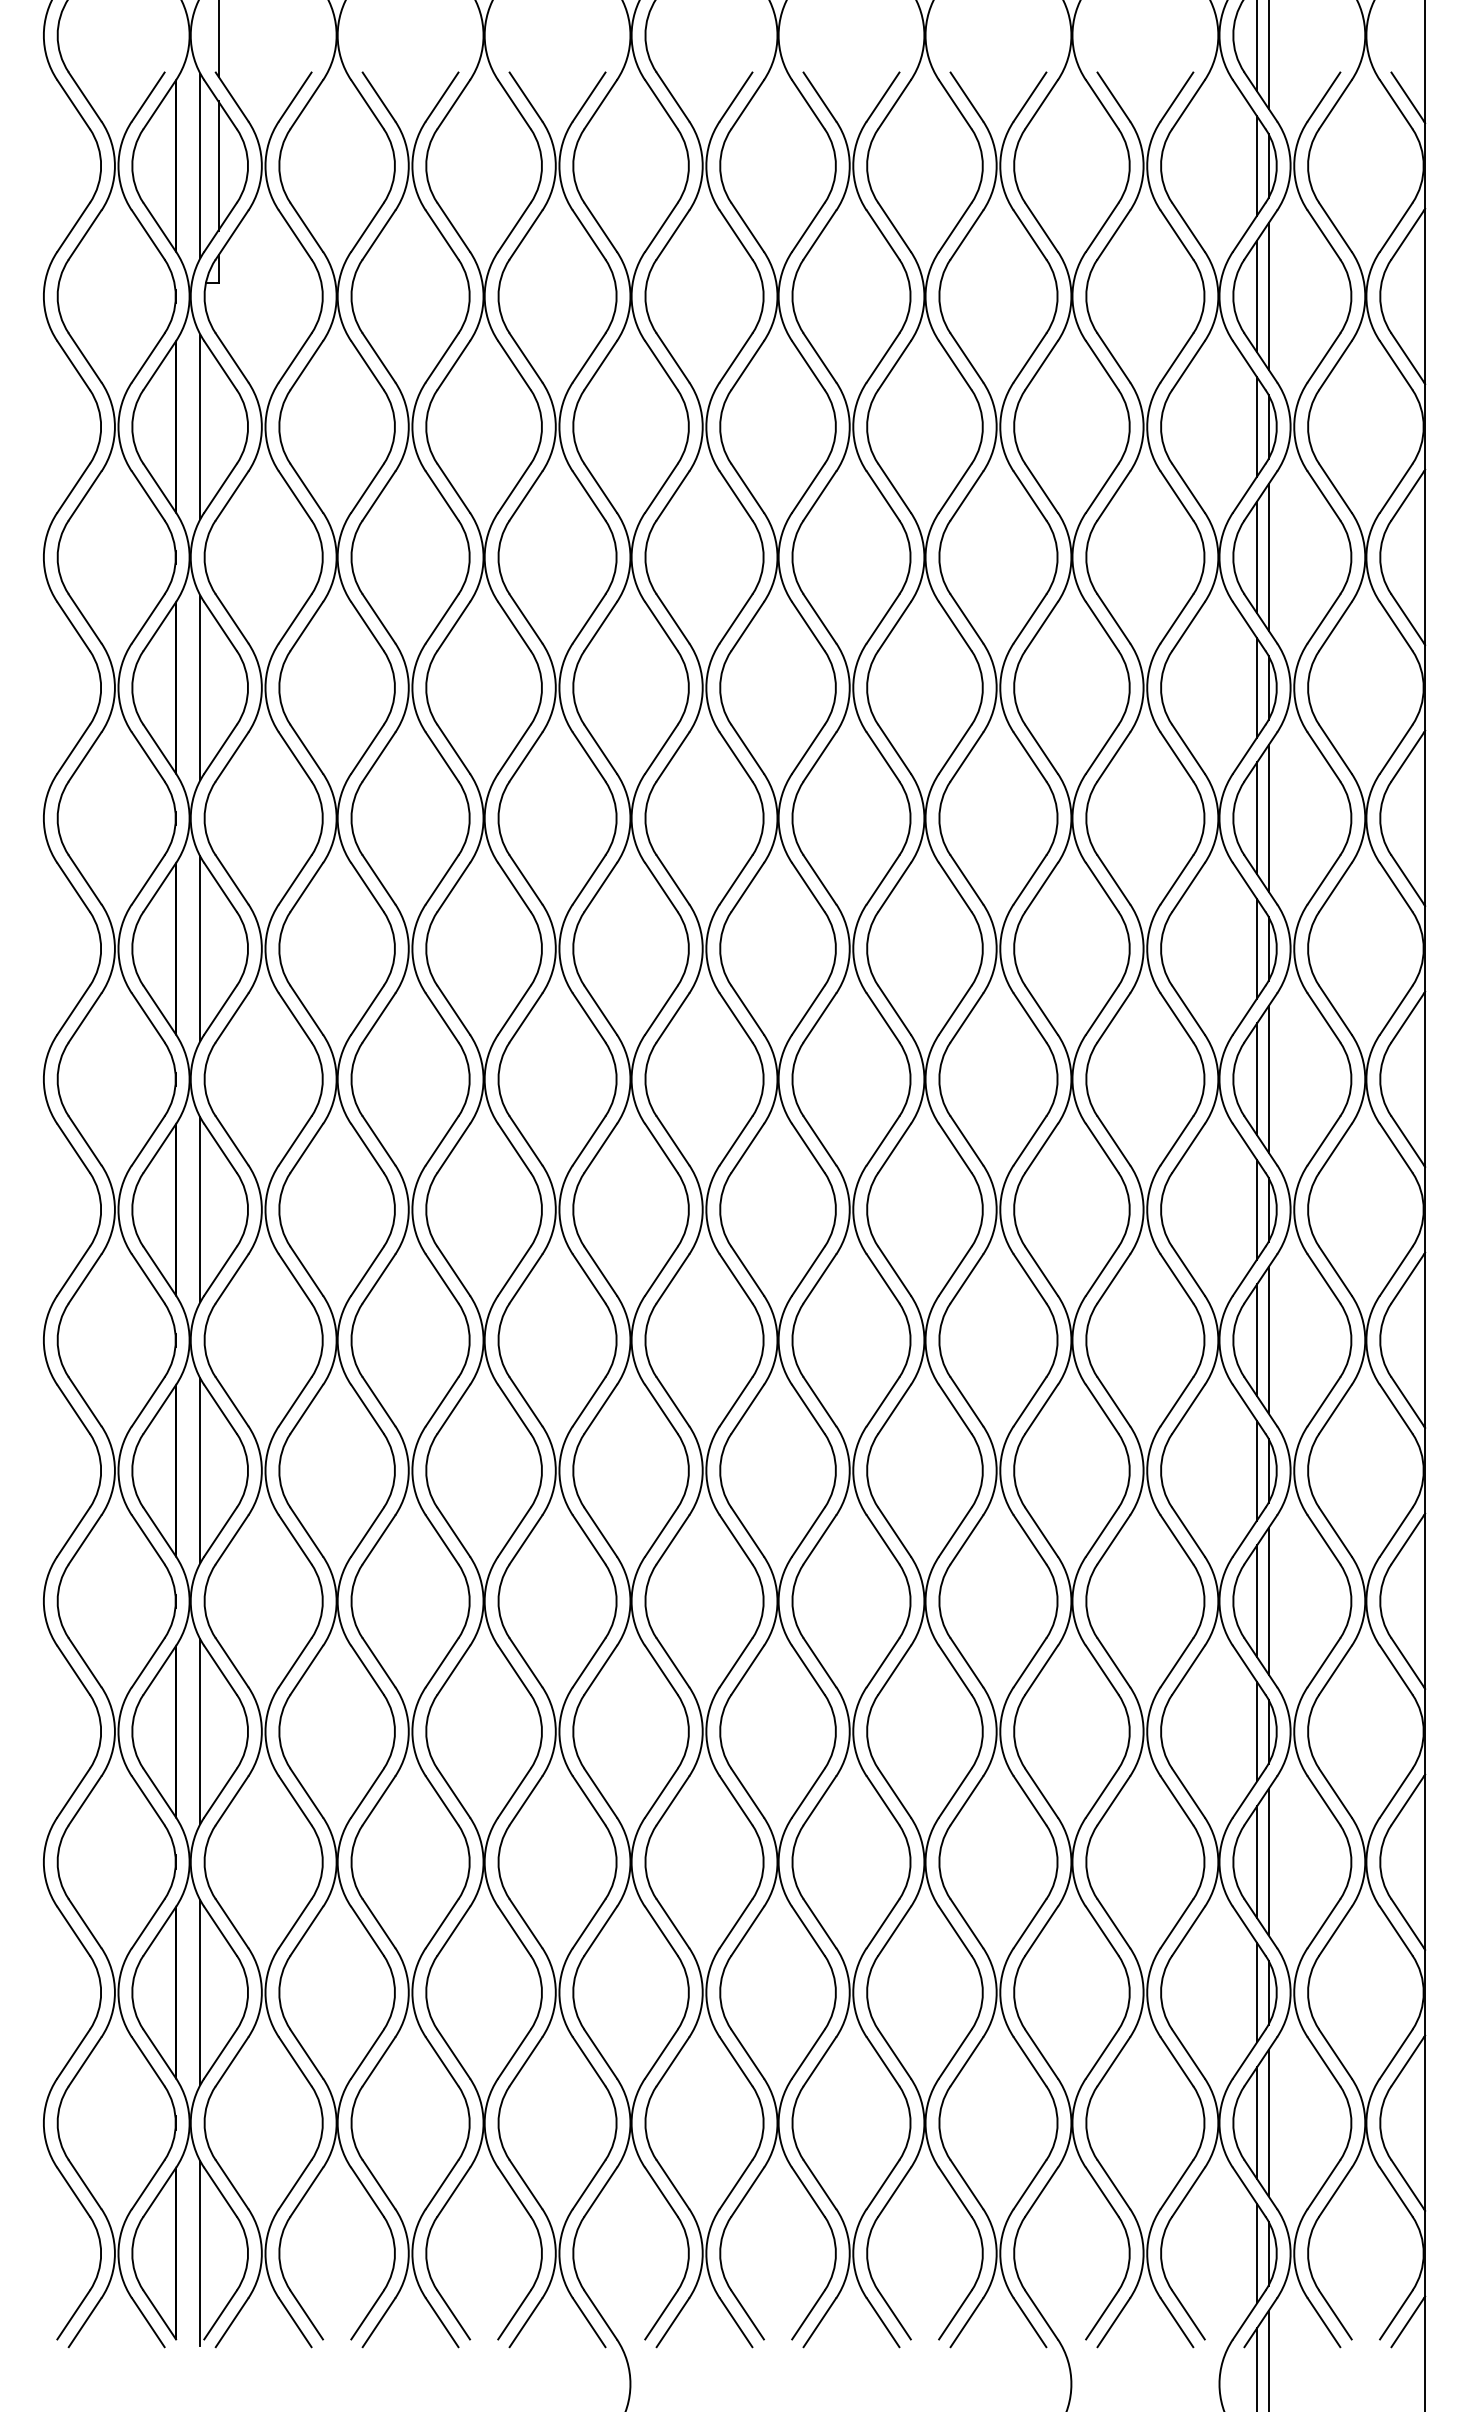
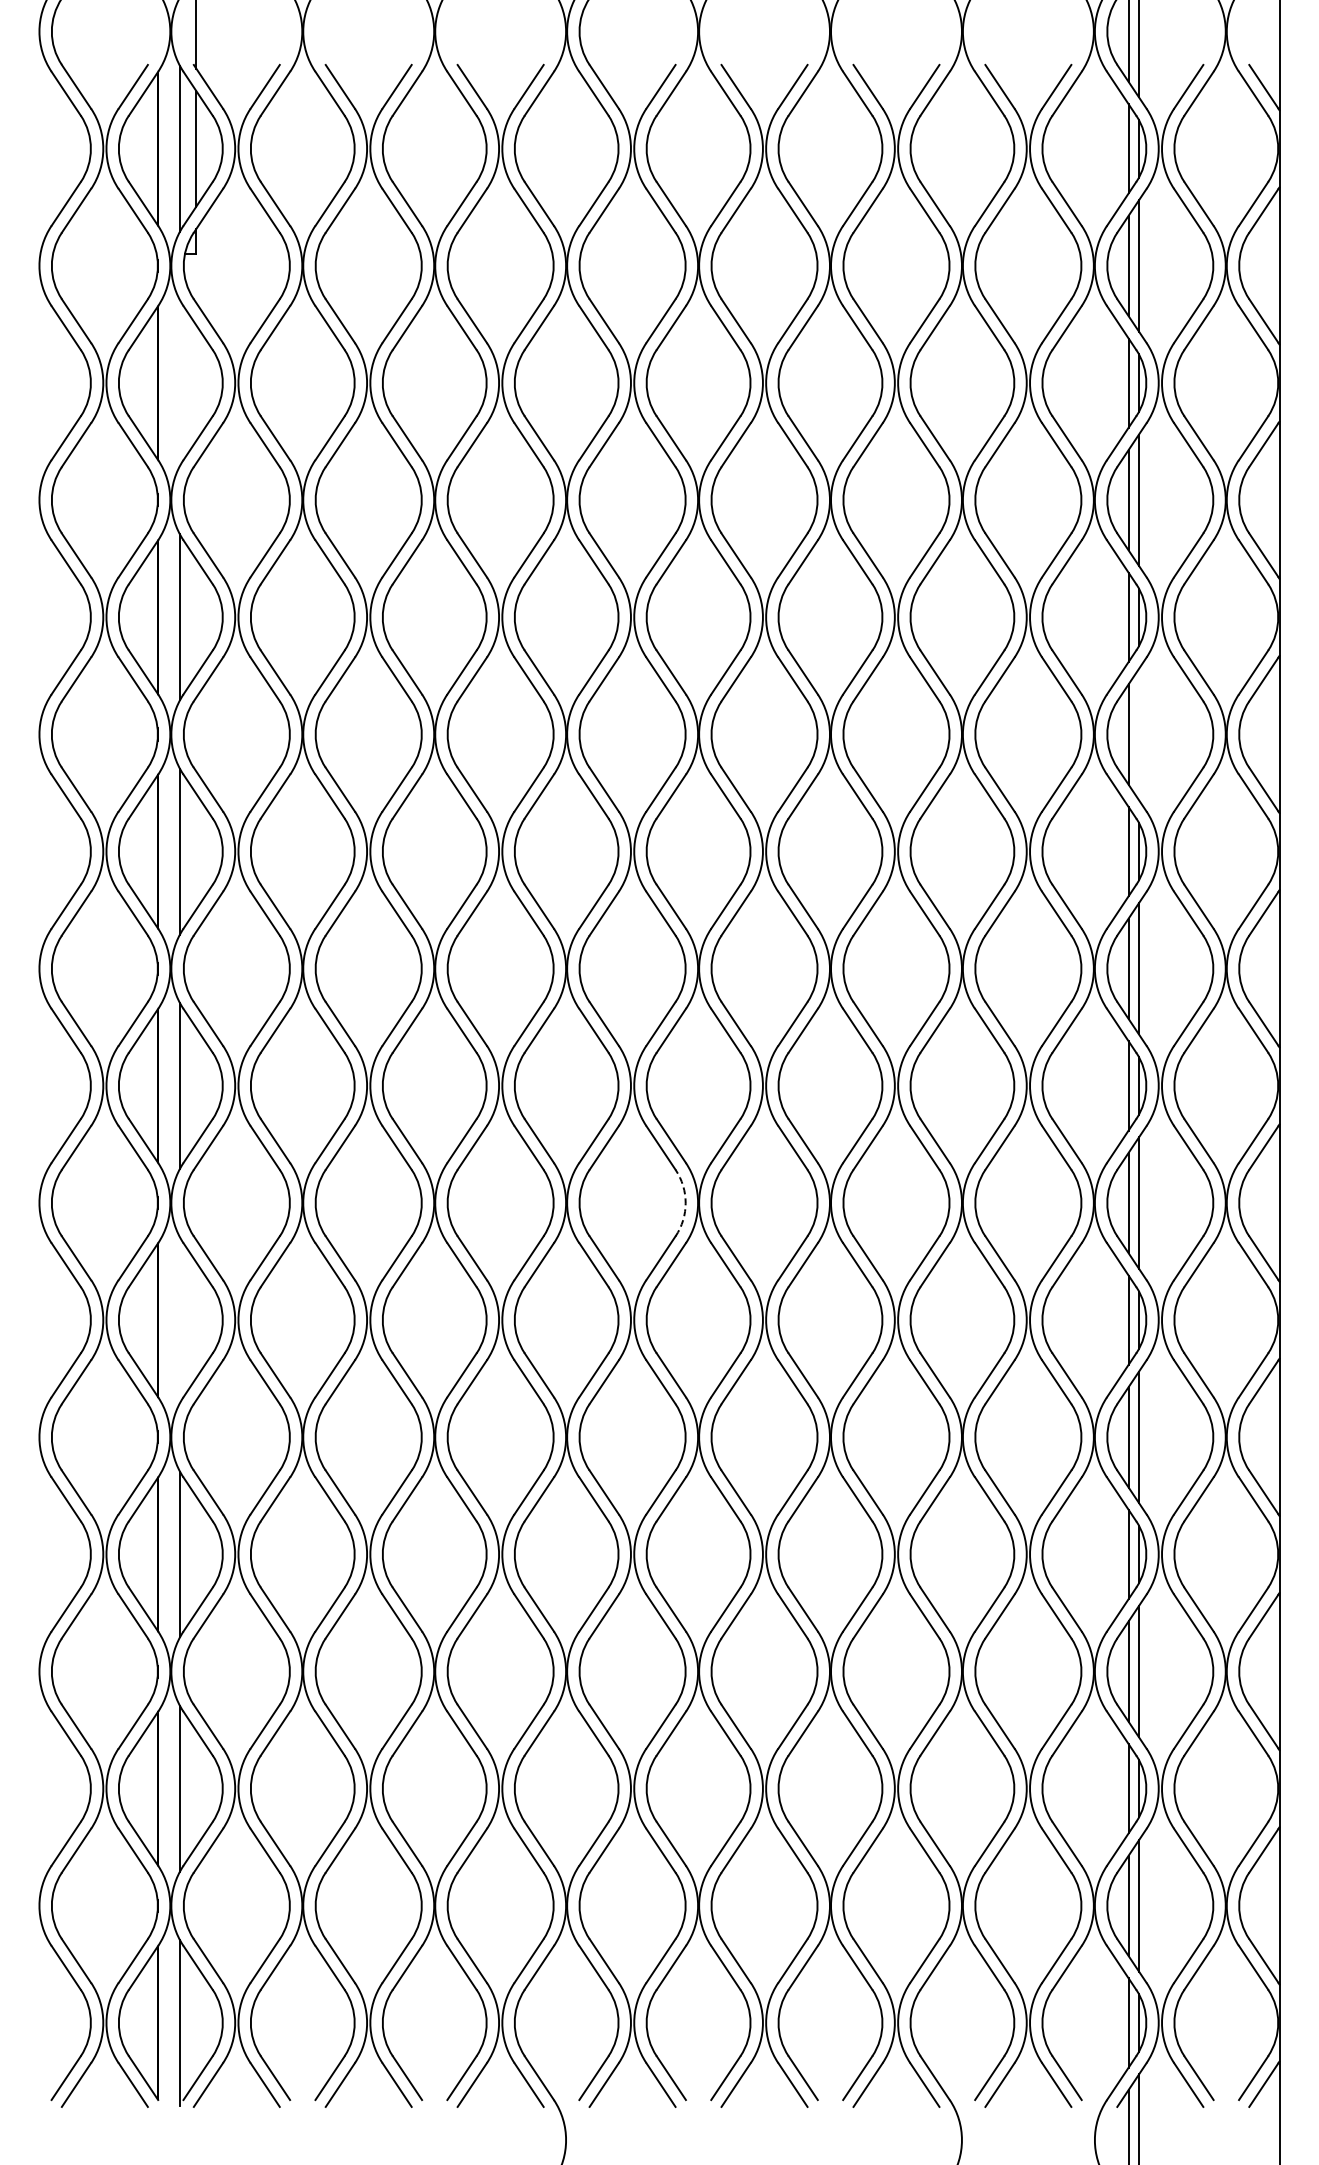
line: (200, 427) -> (180, 383), removed
line: (1268, 818) -> (1138, 734), removed
arc: (763, 1340) -> (685, 1203), solid -> dashed
line: (200, 1471) -> (180, 1320), removed

